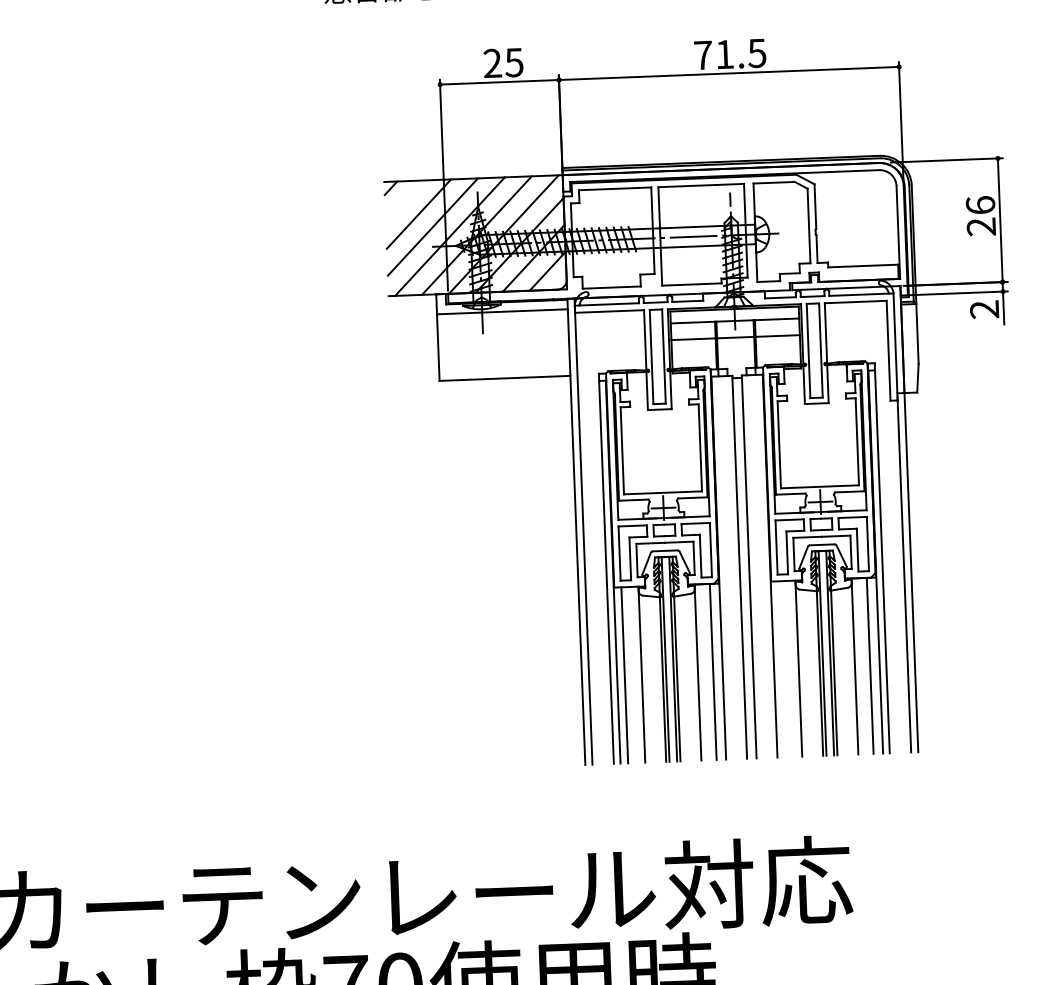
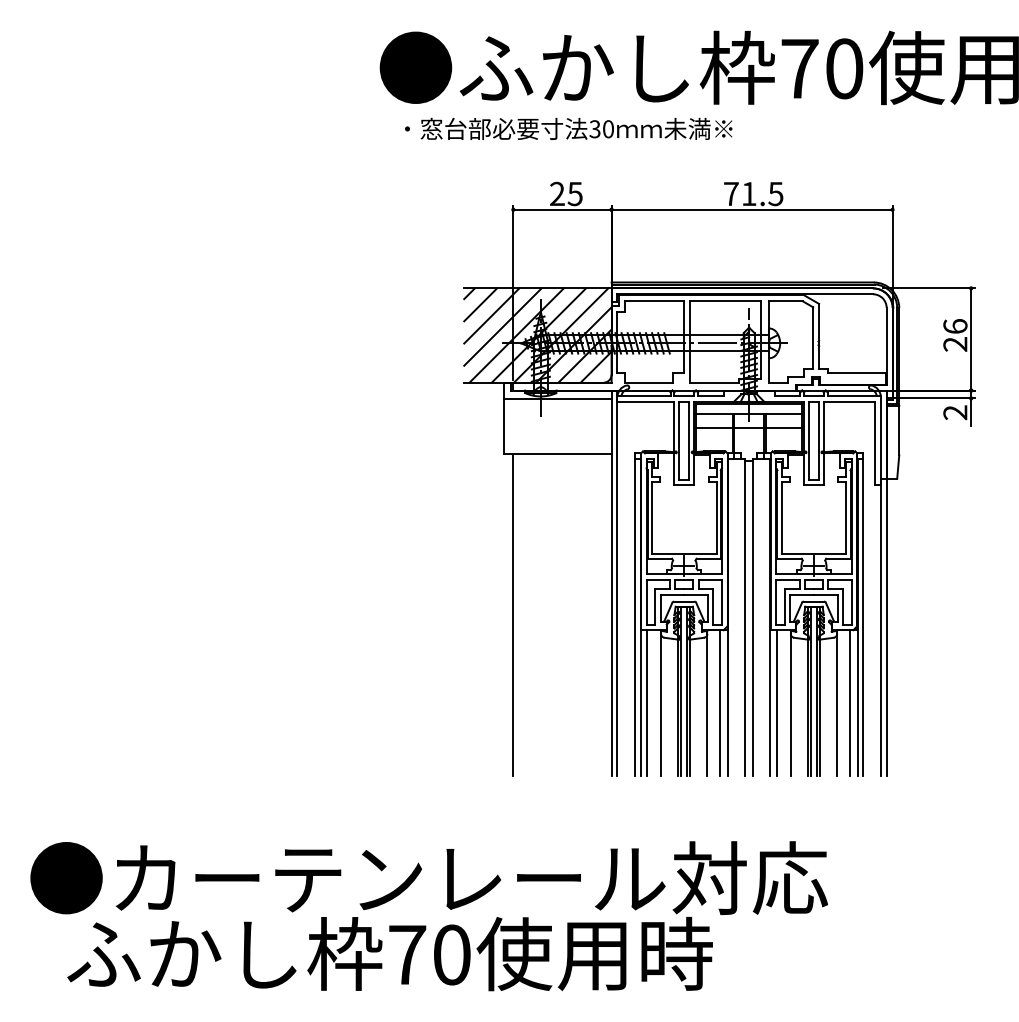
line: (404, 200) -> (480, 304), added
line: (459, 574) -> (513, 614), added
line: (781, 668) -> (776, 702), added

